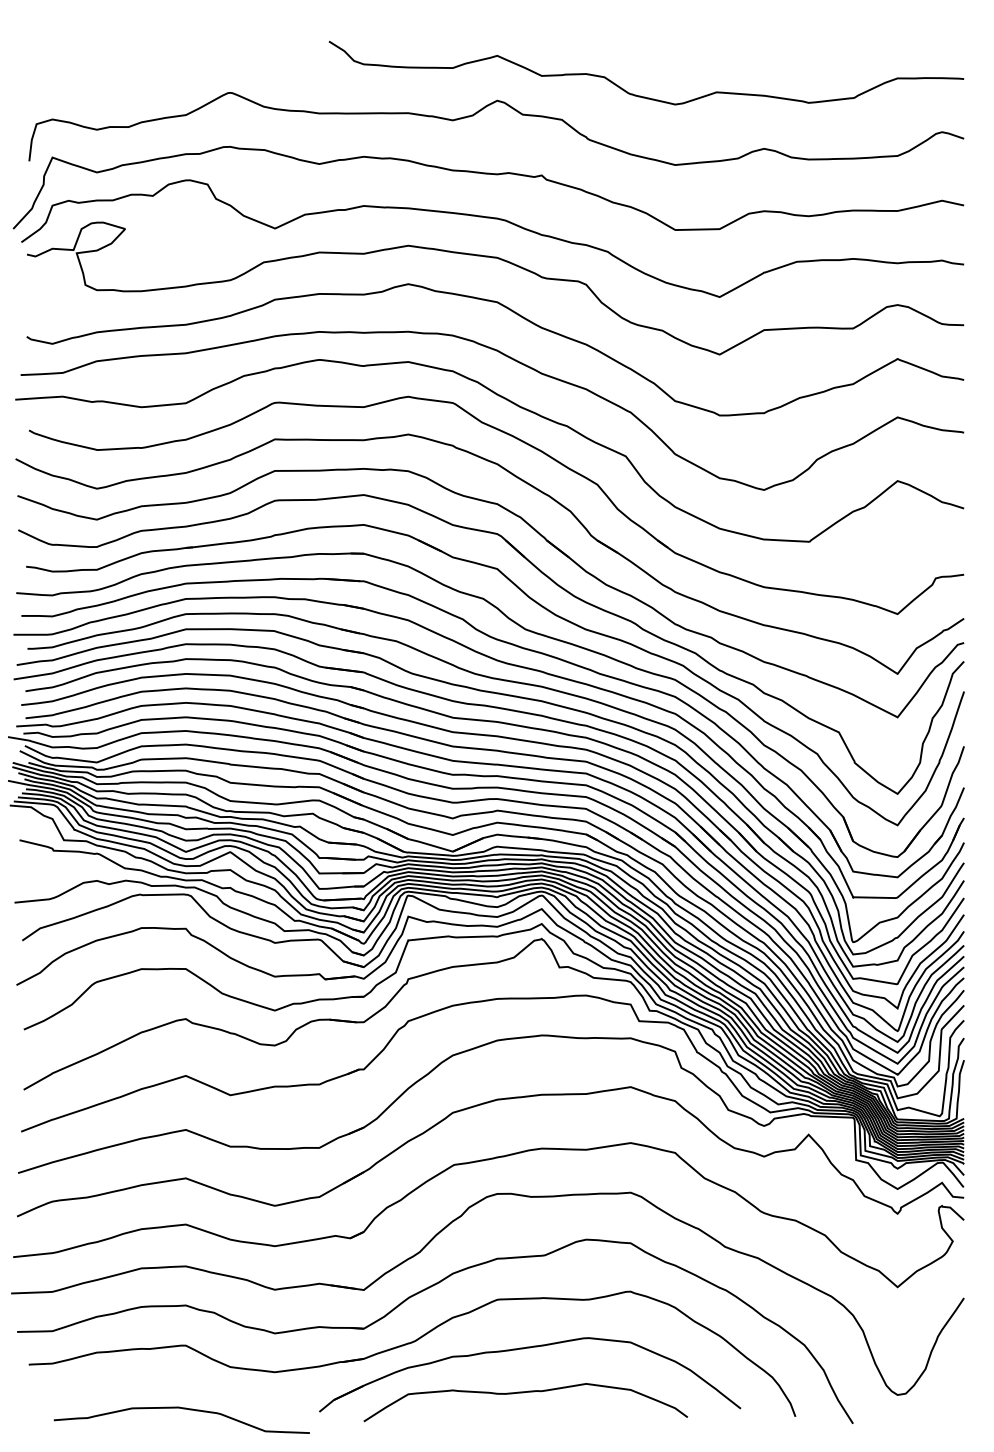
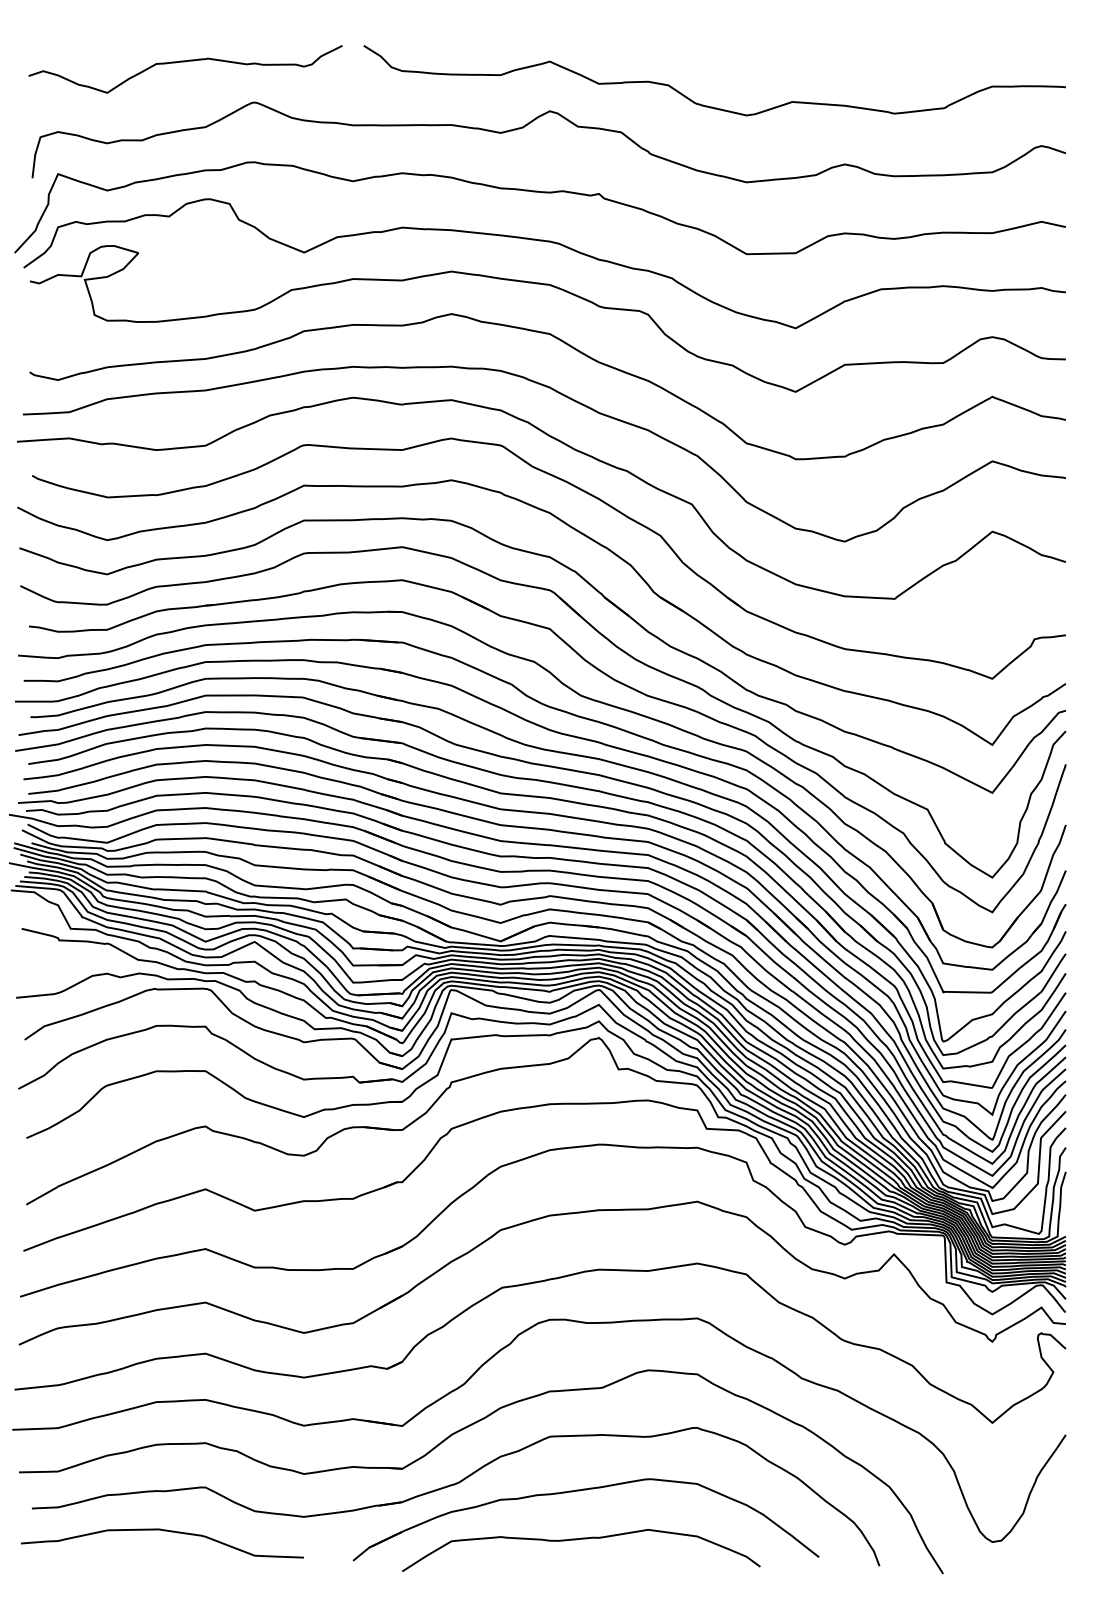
curve: (167, 56) -> (185, 62), added
curve: (182, 1409) -> (163, 1531), moved

